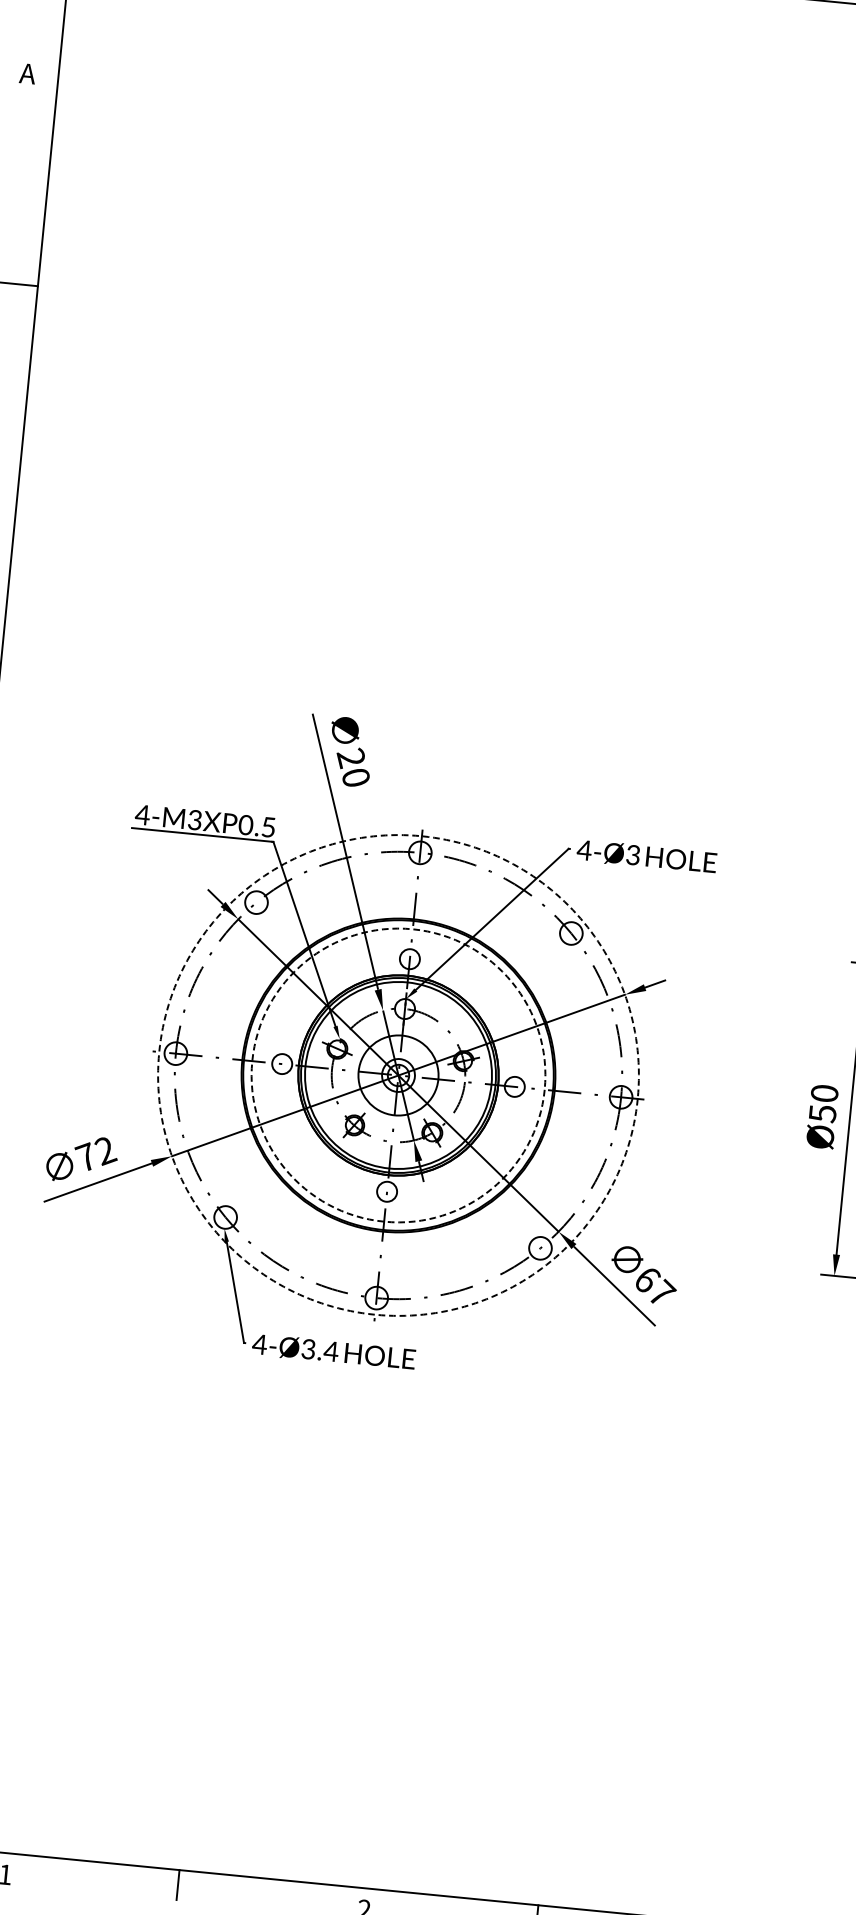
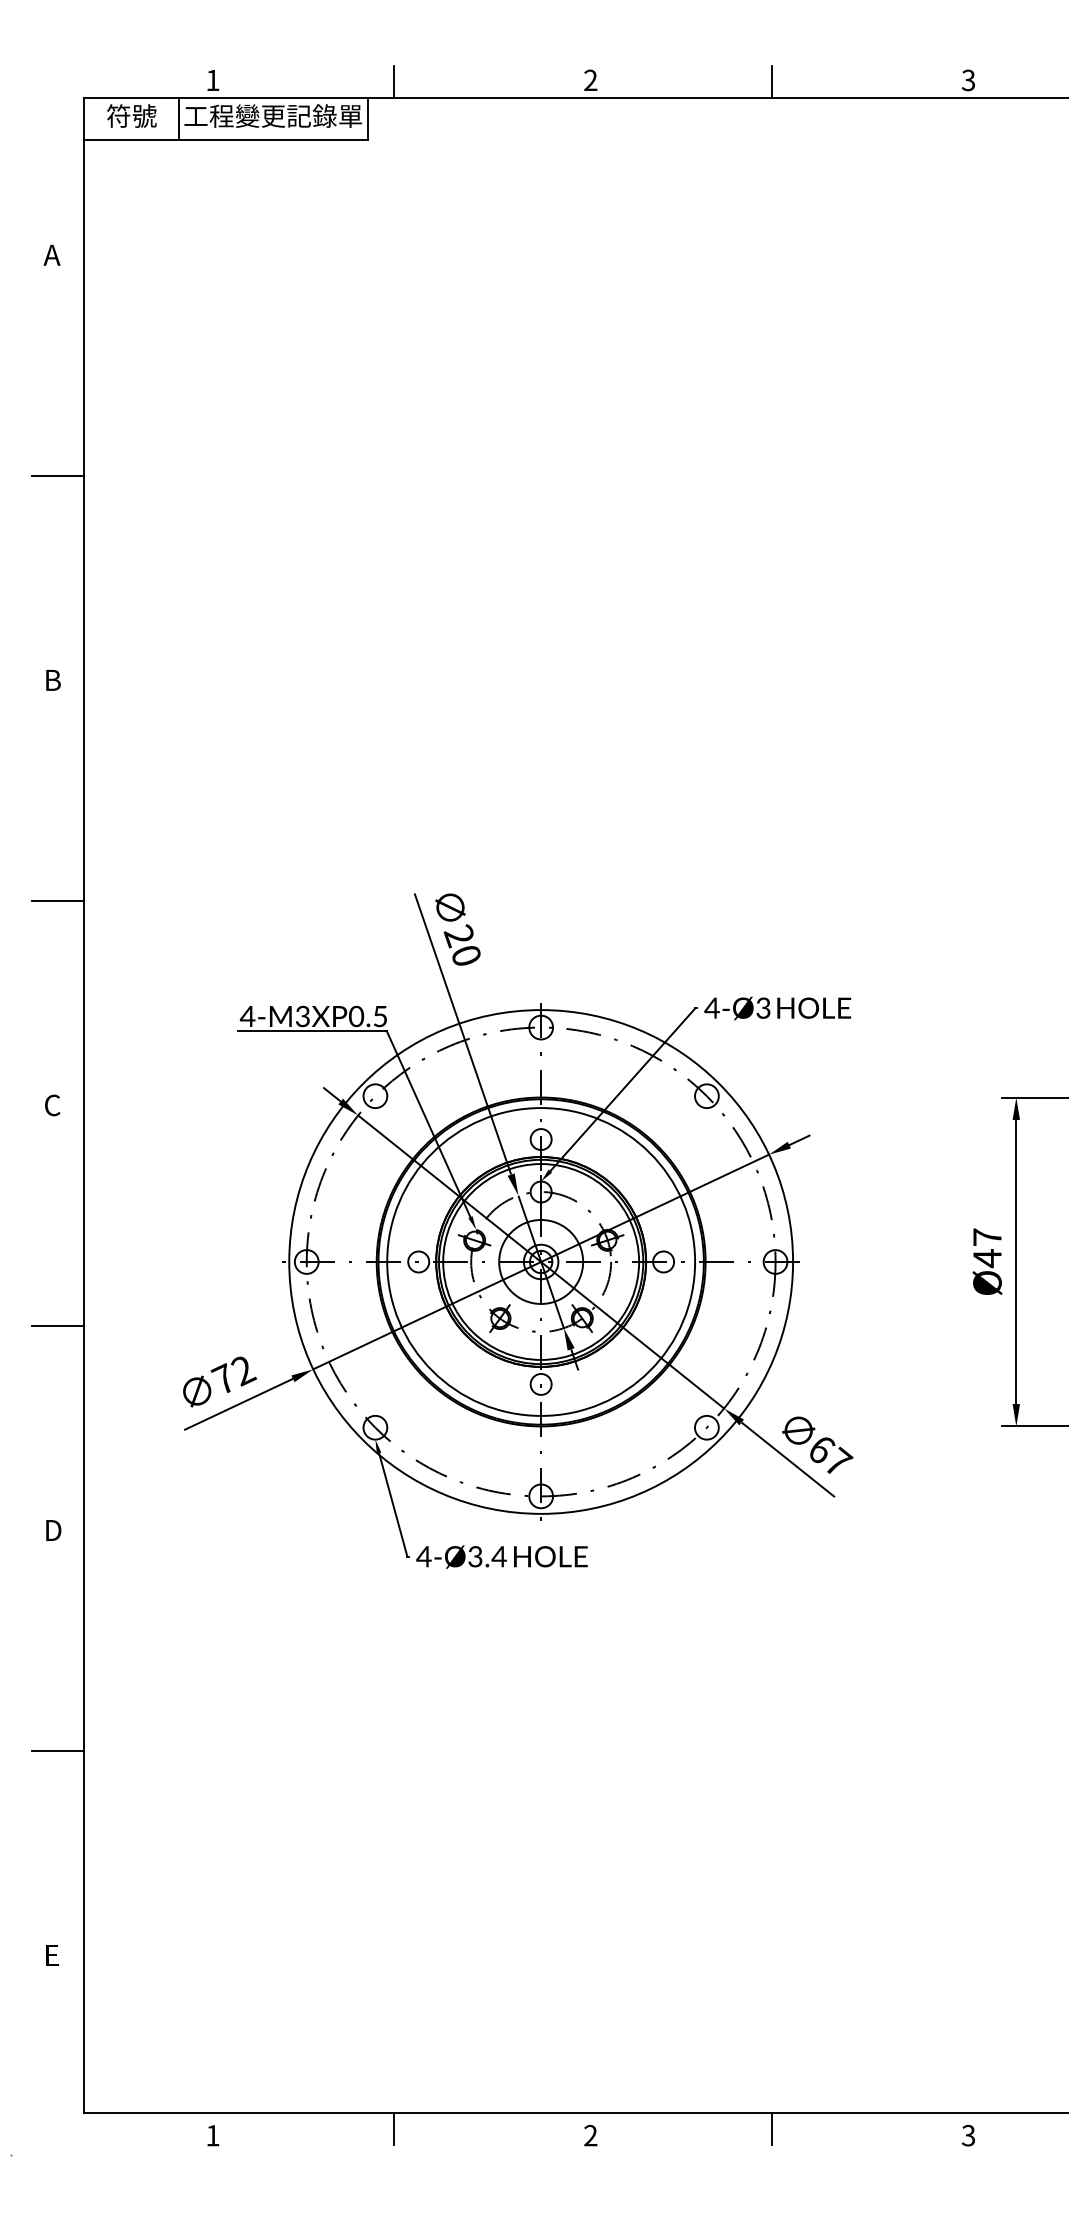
circle: (398, 1075) -> (541, 1261), dashed -> solid
circle: (398, 1075) -> (541, 1261), dashed -> solid
text: (823, 1104) -> (987, 1248), Ø50 -> Ø47

